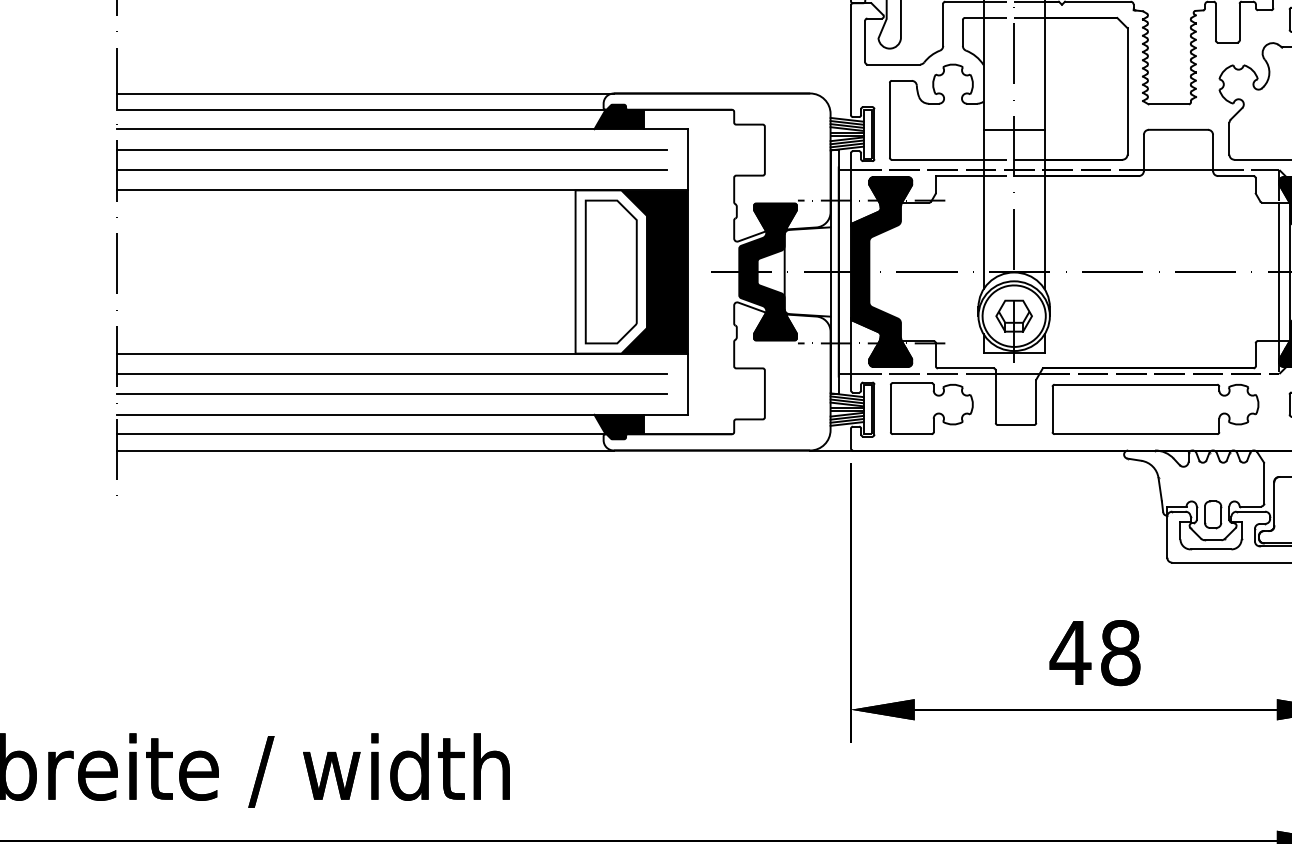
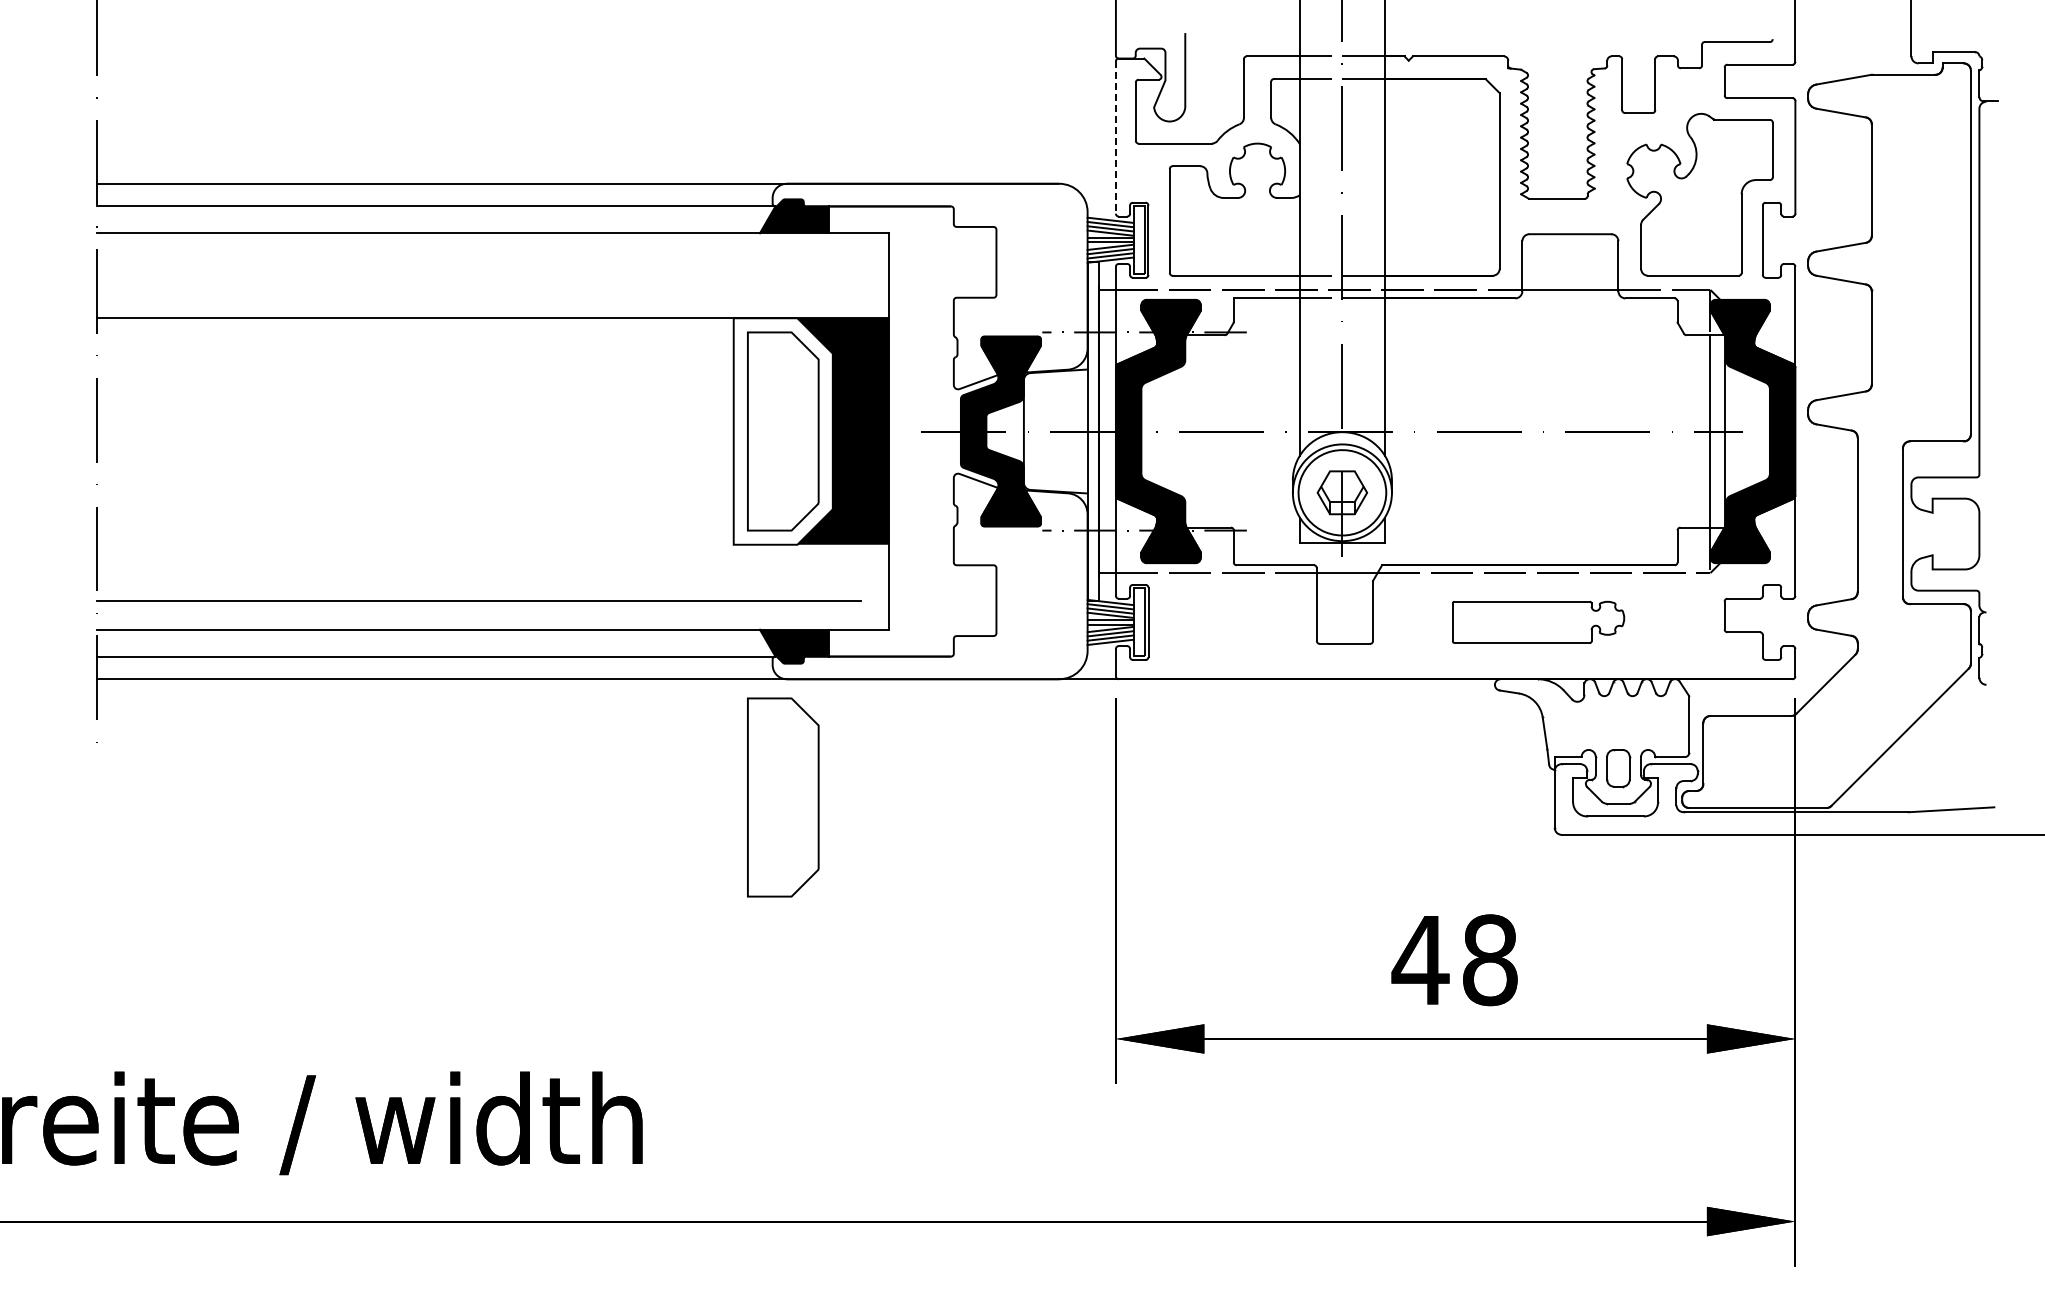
line: (850, 60) -> (1115, 138), solid -> dashed
line: (1013, 130) -> (1341, 234), removed
line: (391, 149) -> (478, 261), removed
line: (391, 169) -> (478, 289), removed
line: (401, 353) -> (492, 544), removed
line: (391, 374) -> (478, 573), removed
part: (931, 408) -> (1227, 620), removed
part: (1155, 409) -> (1538, 622), size x0.6
part: (611, 535) -> (783, 797), added

